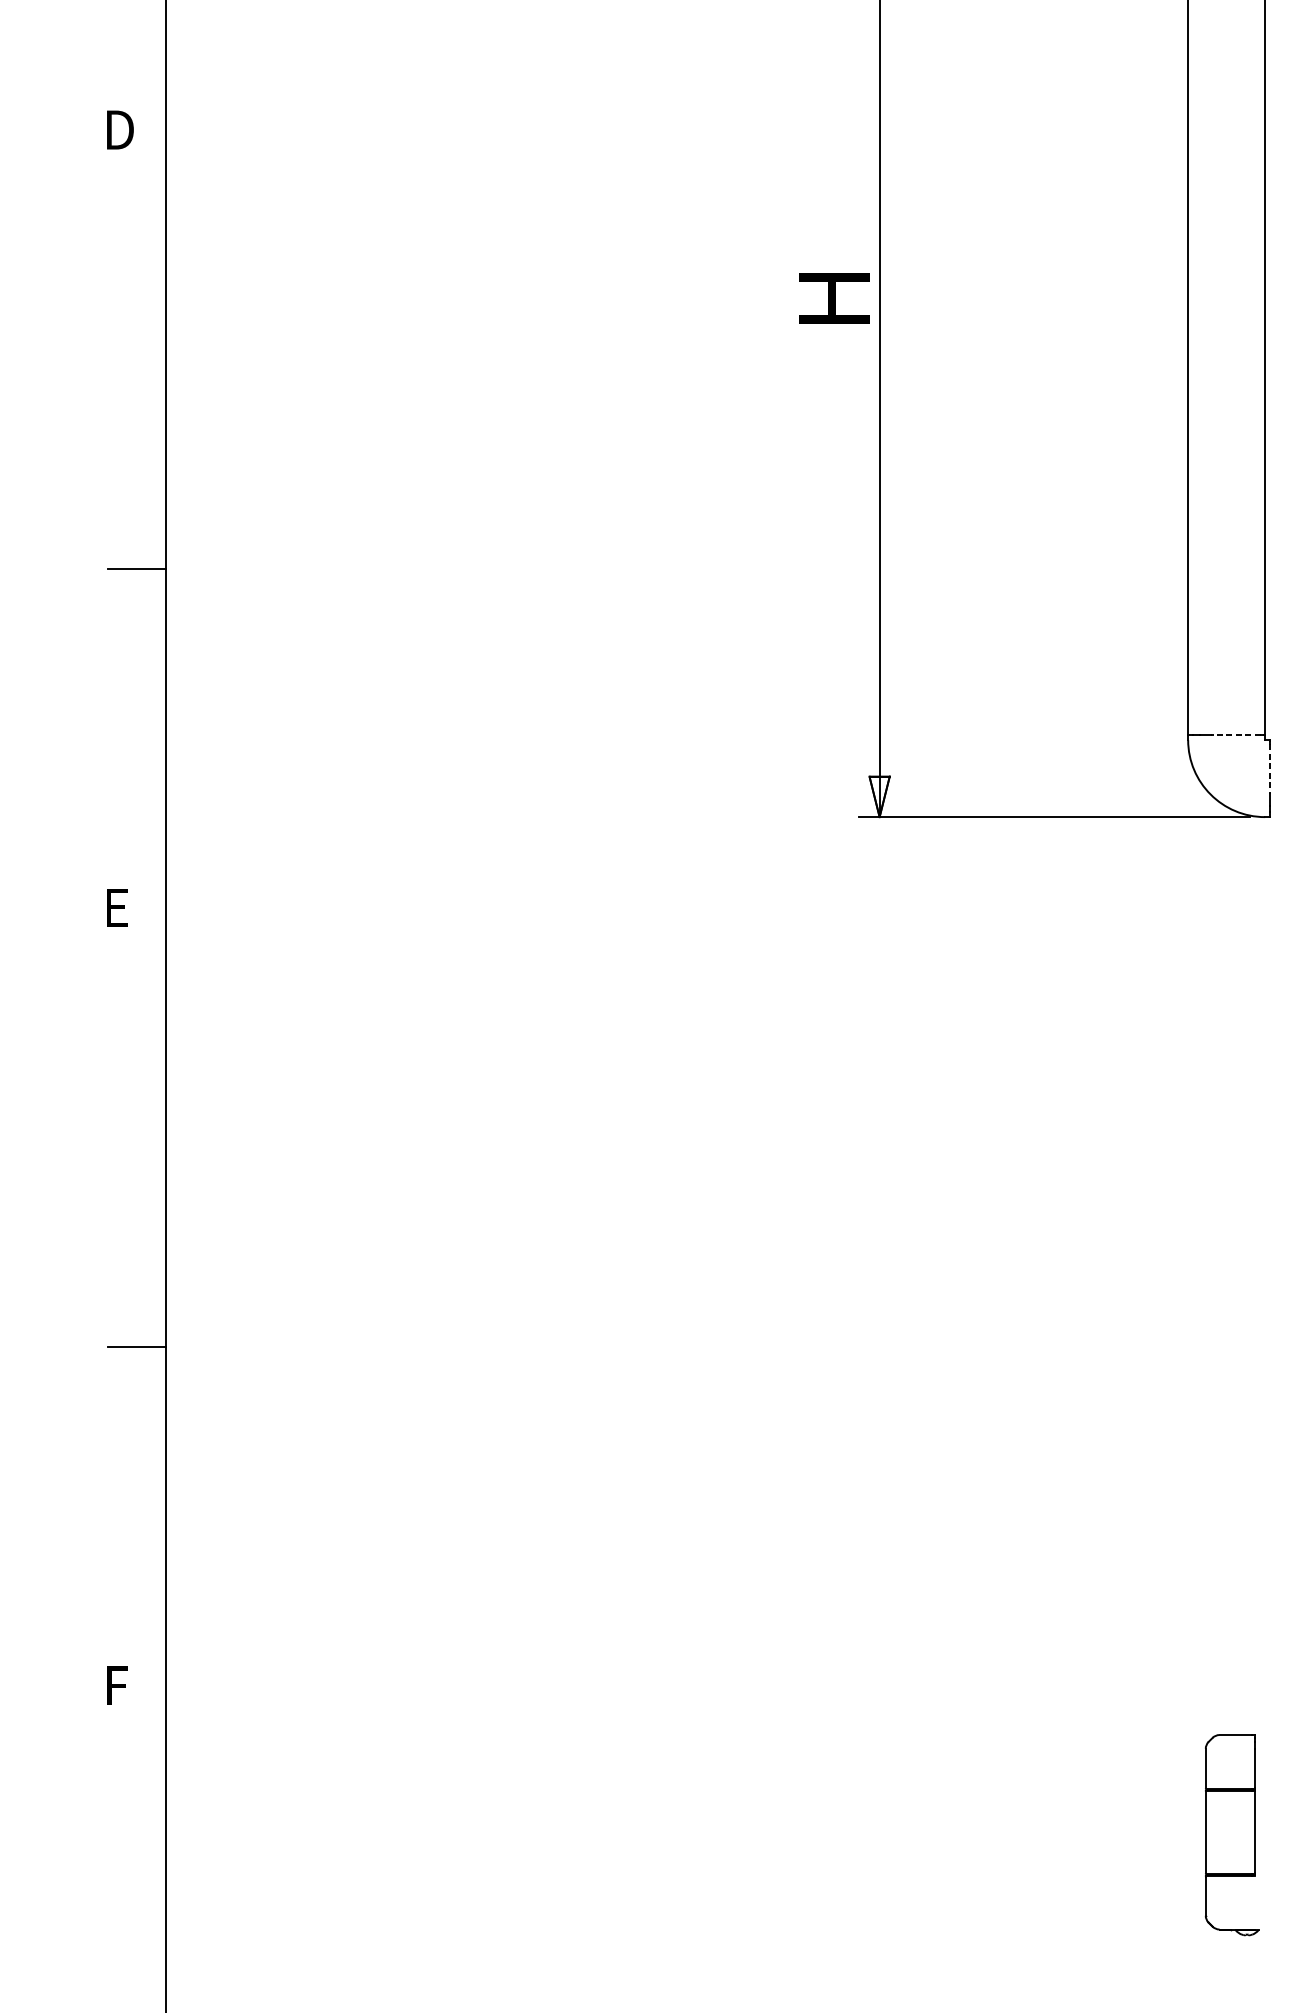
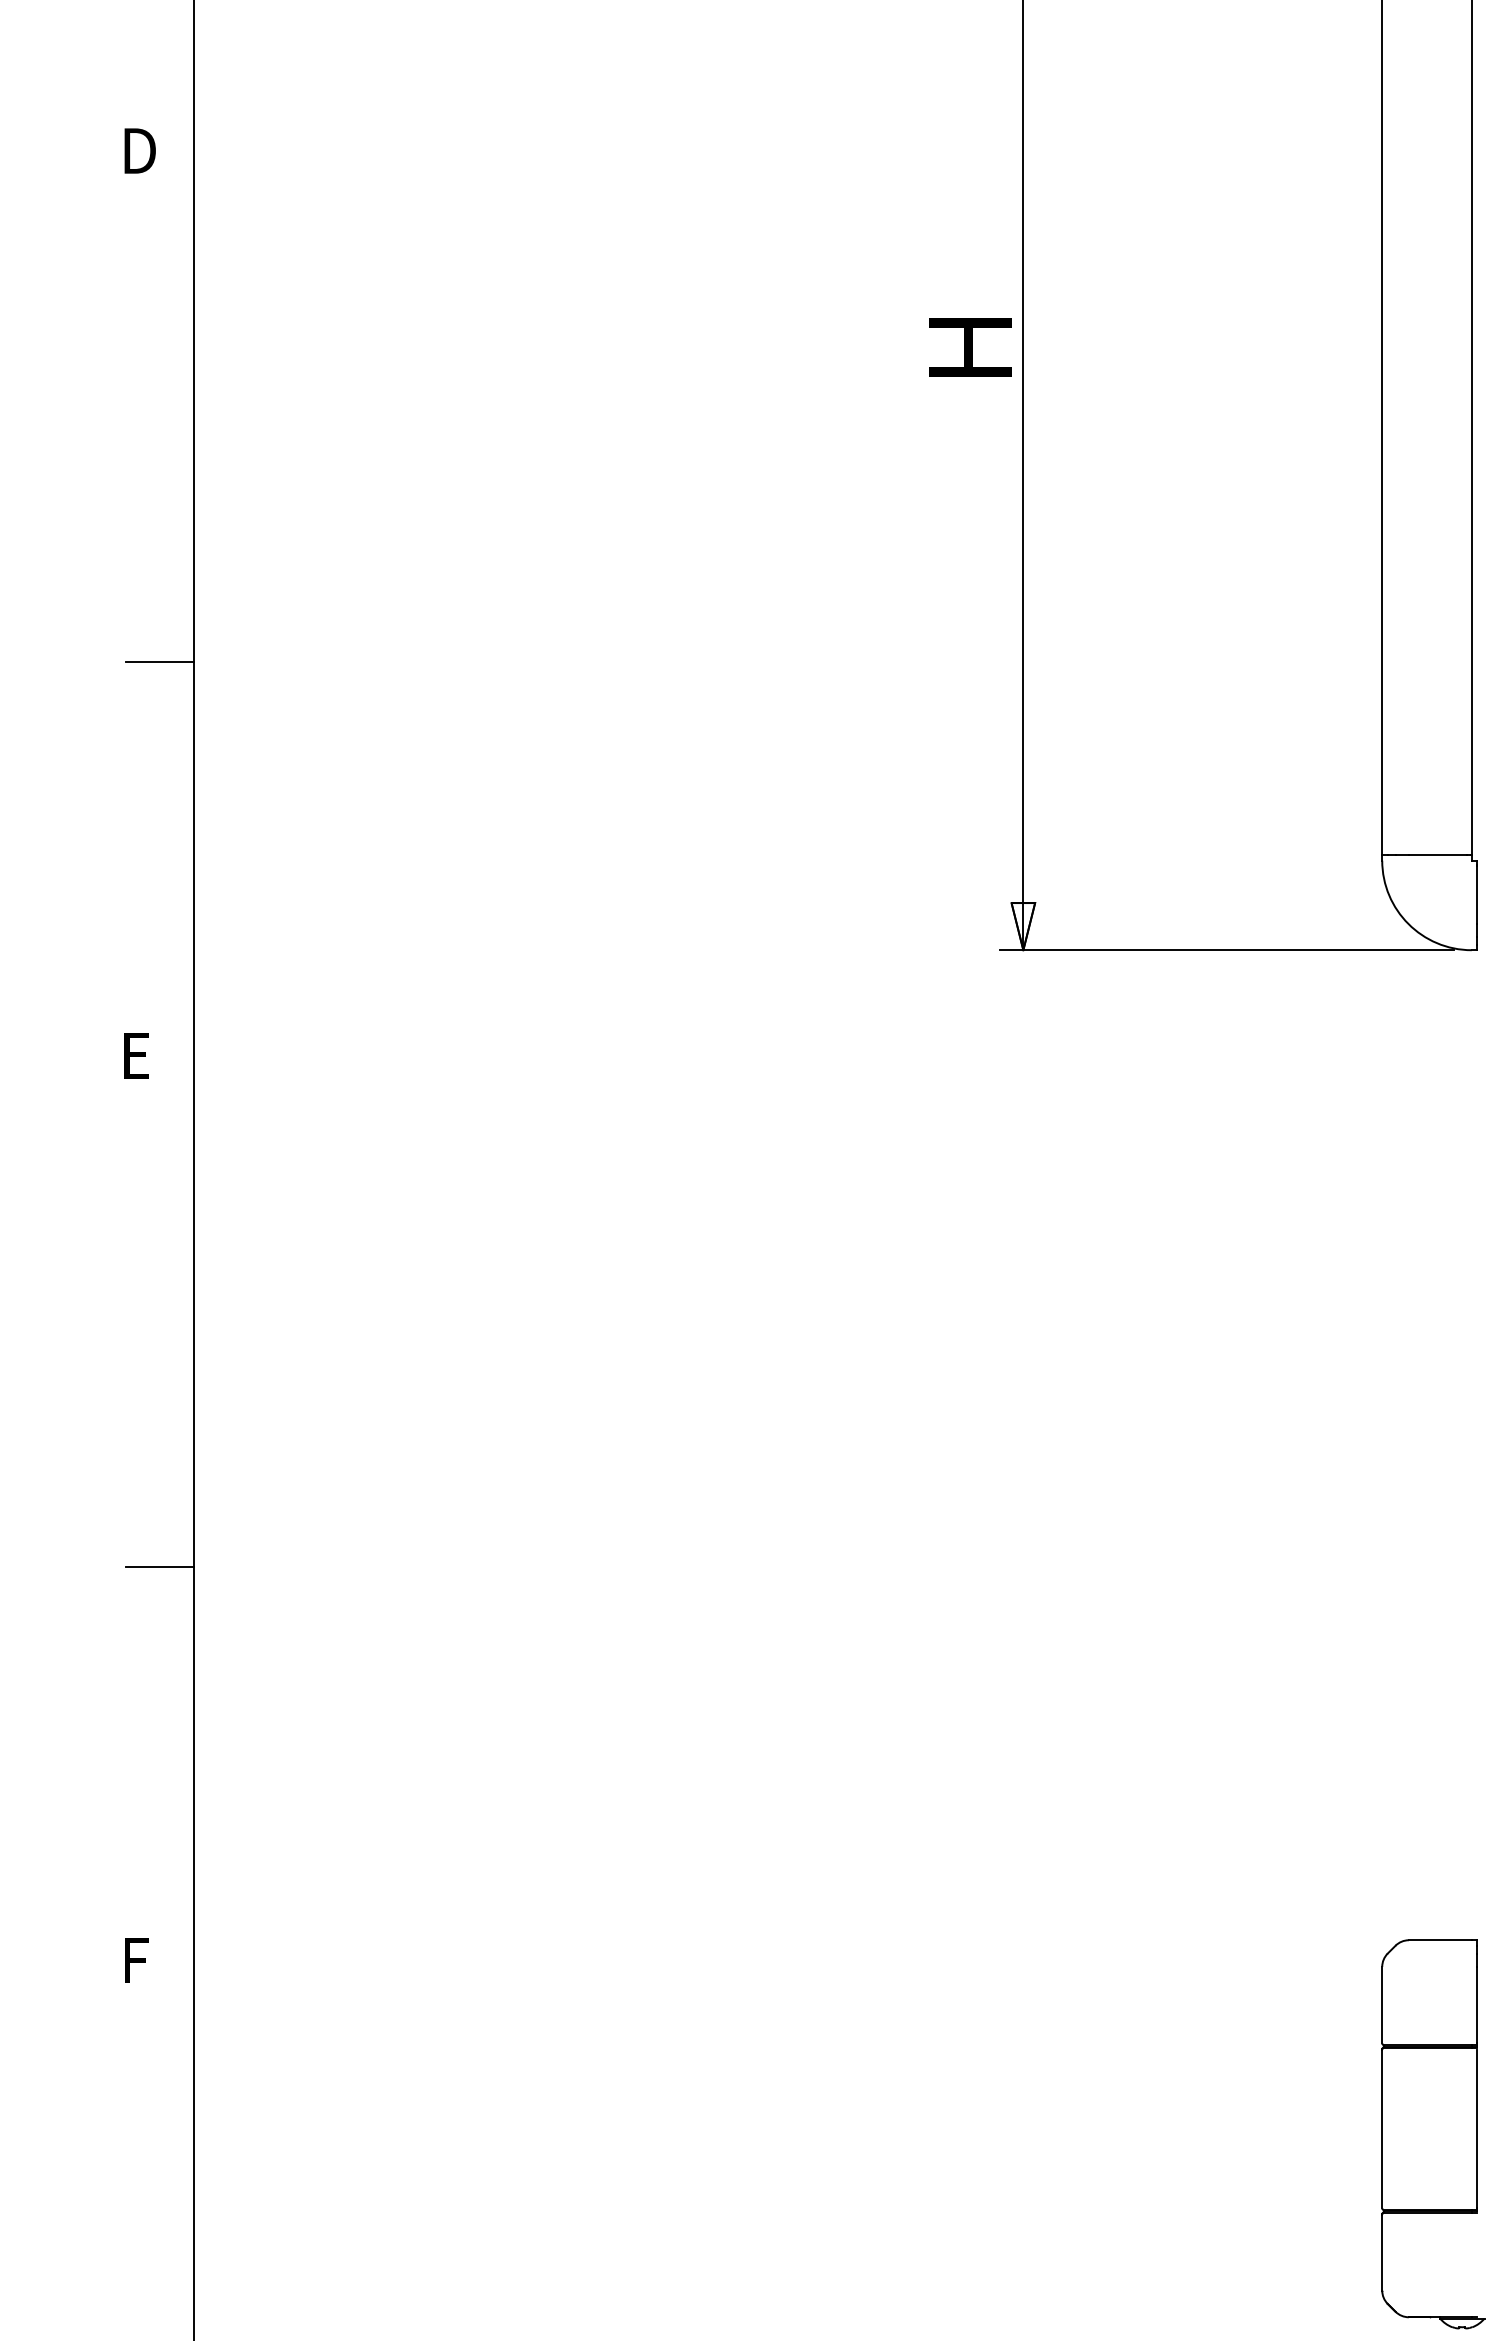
line: (1235, 735) -> (1437, 855), dashed -> solid
line: (1270, 769) -> (1477, 894), dashed -> solid
part: (1232, 1835) -> (1433, 2134), size x1.67

